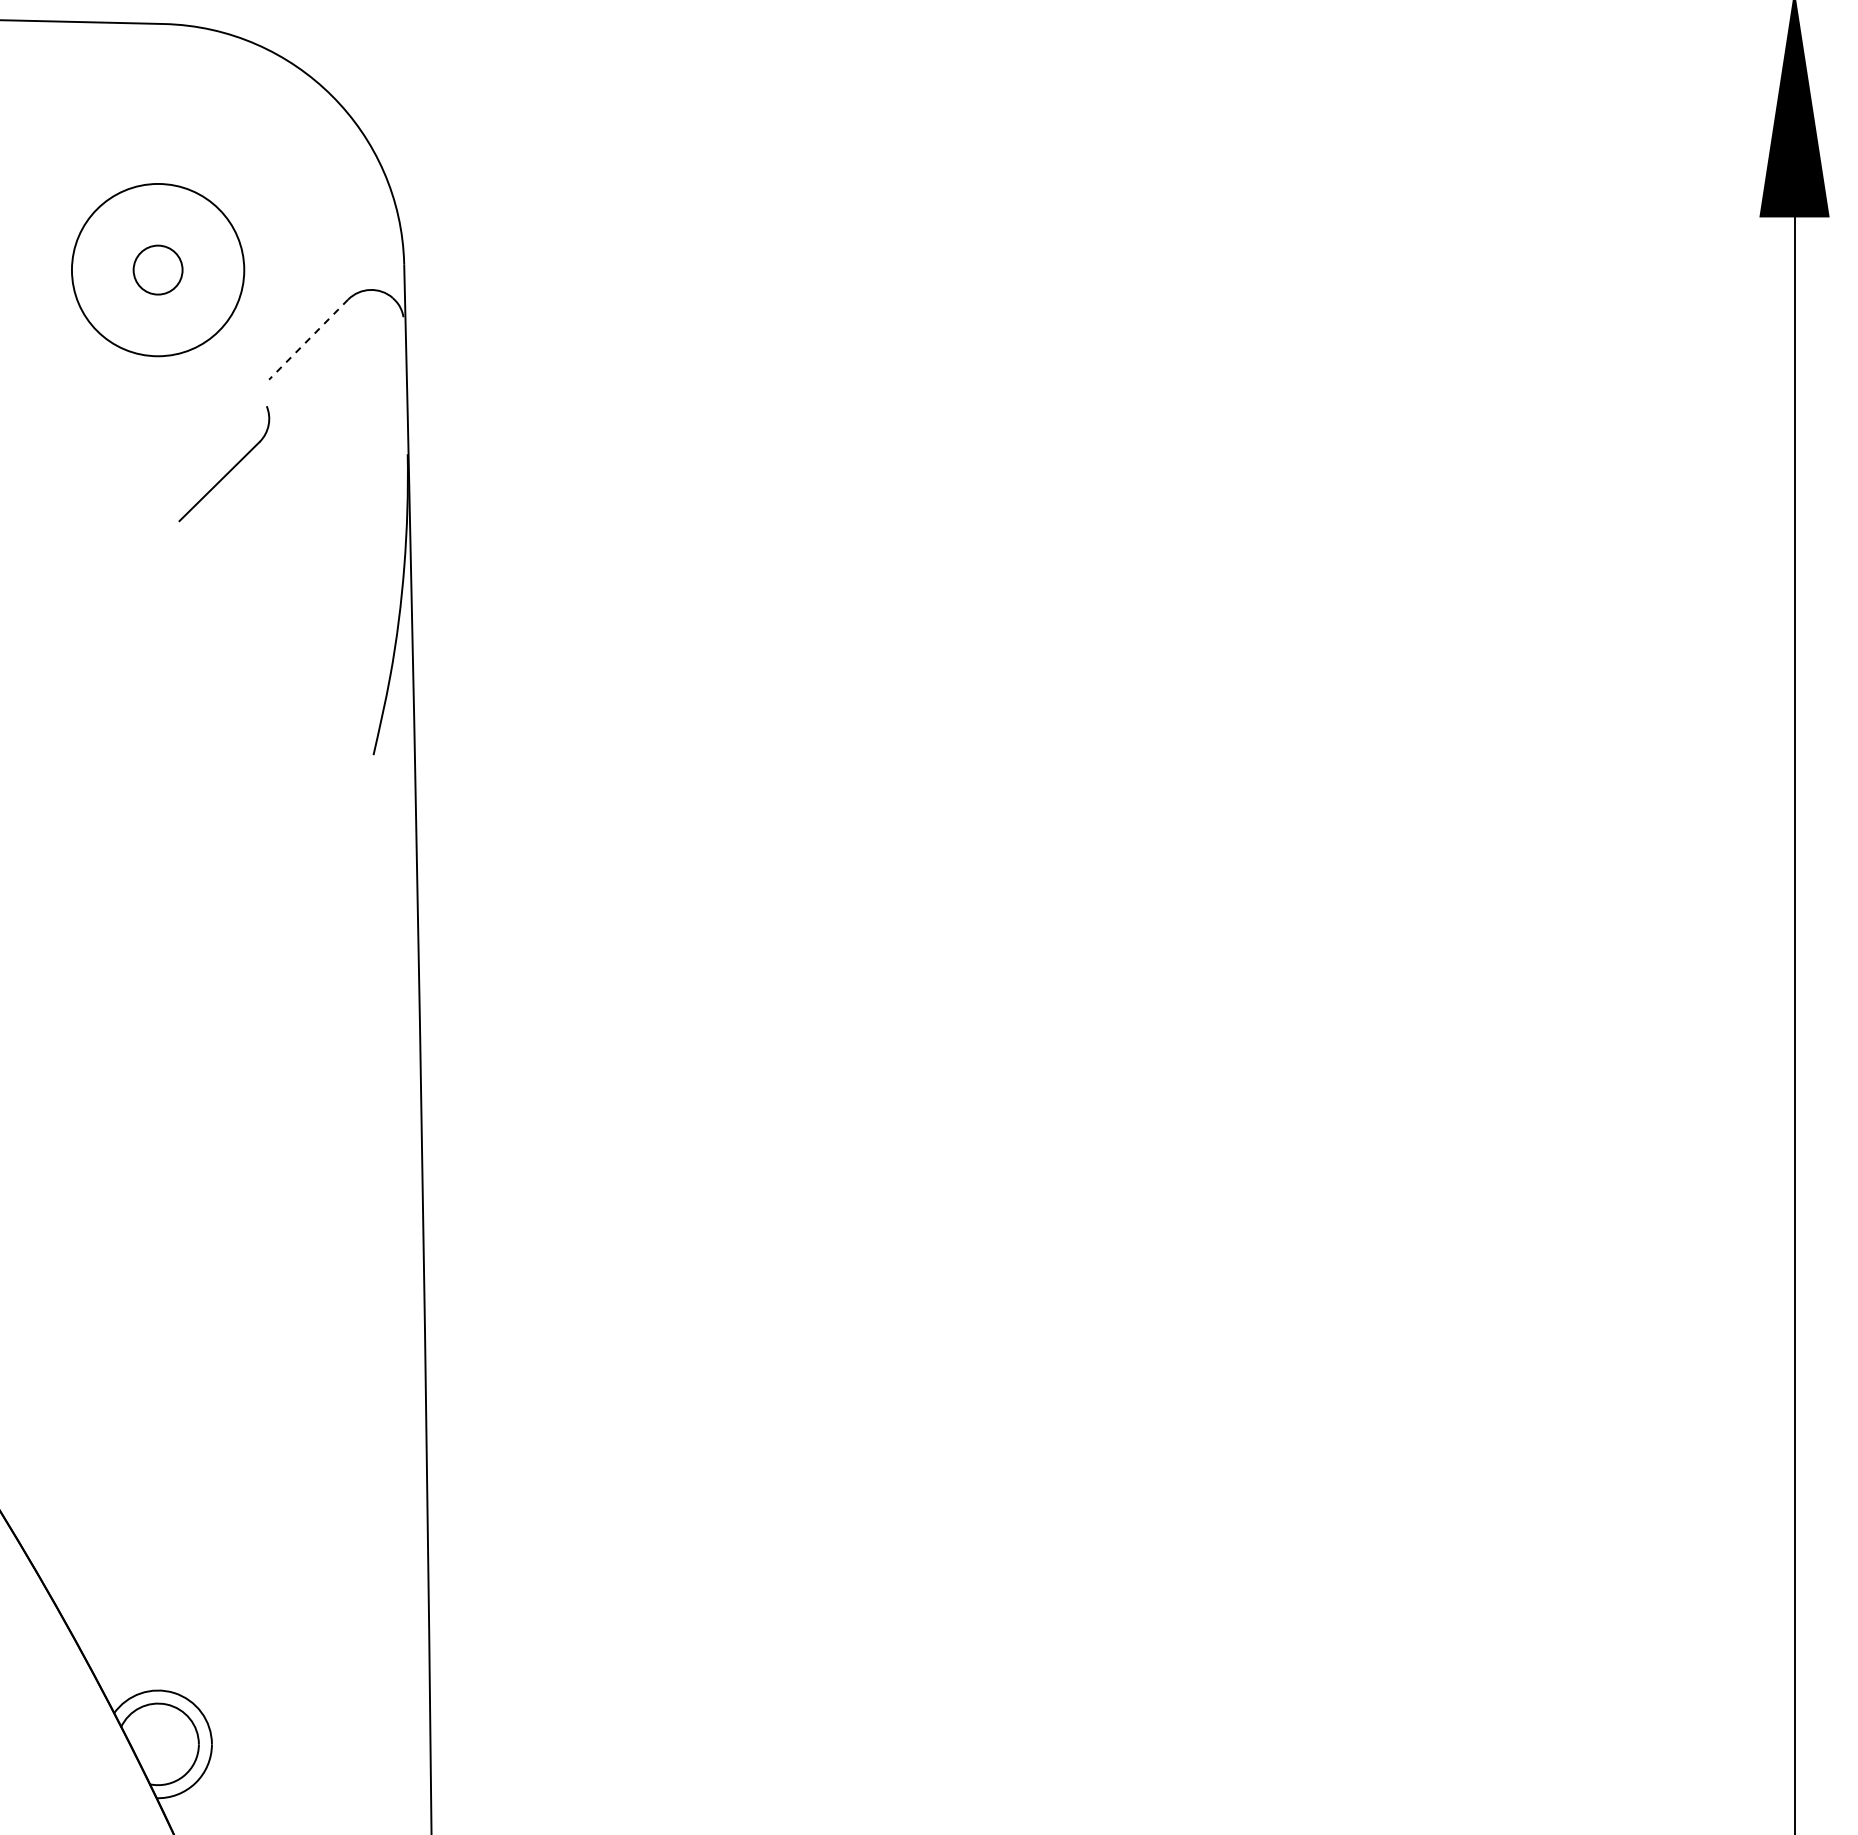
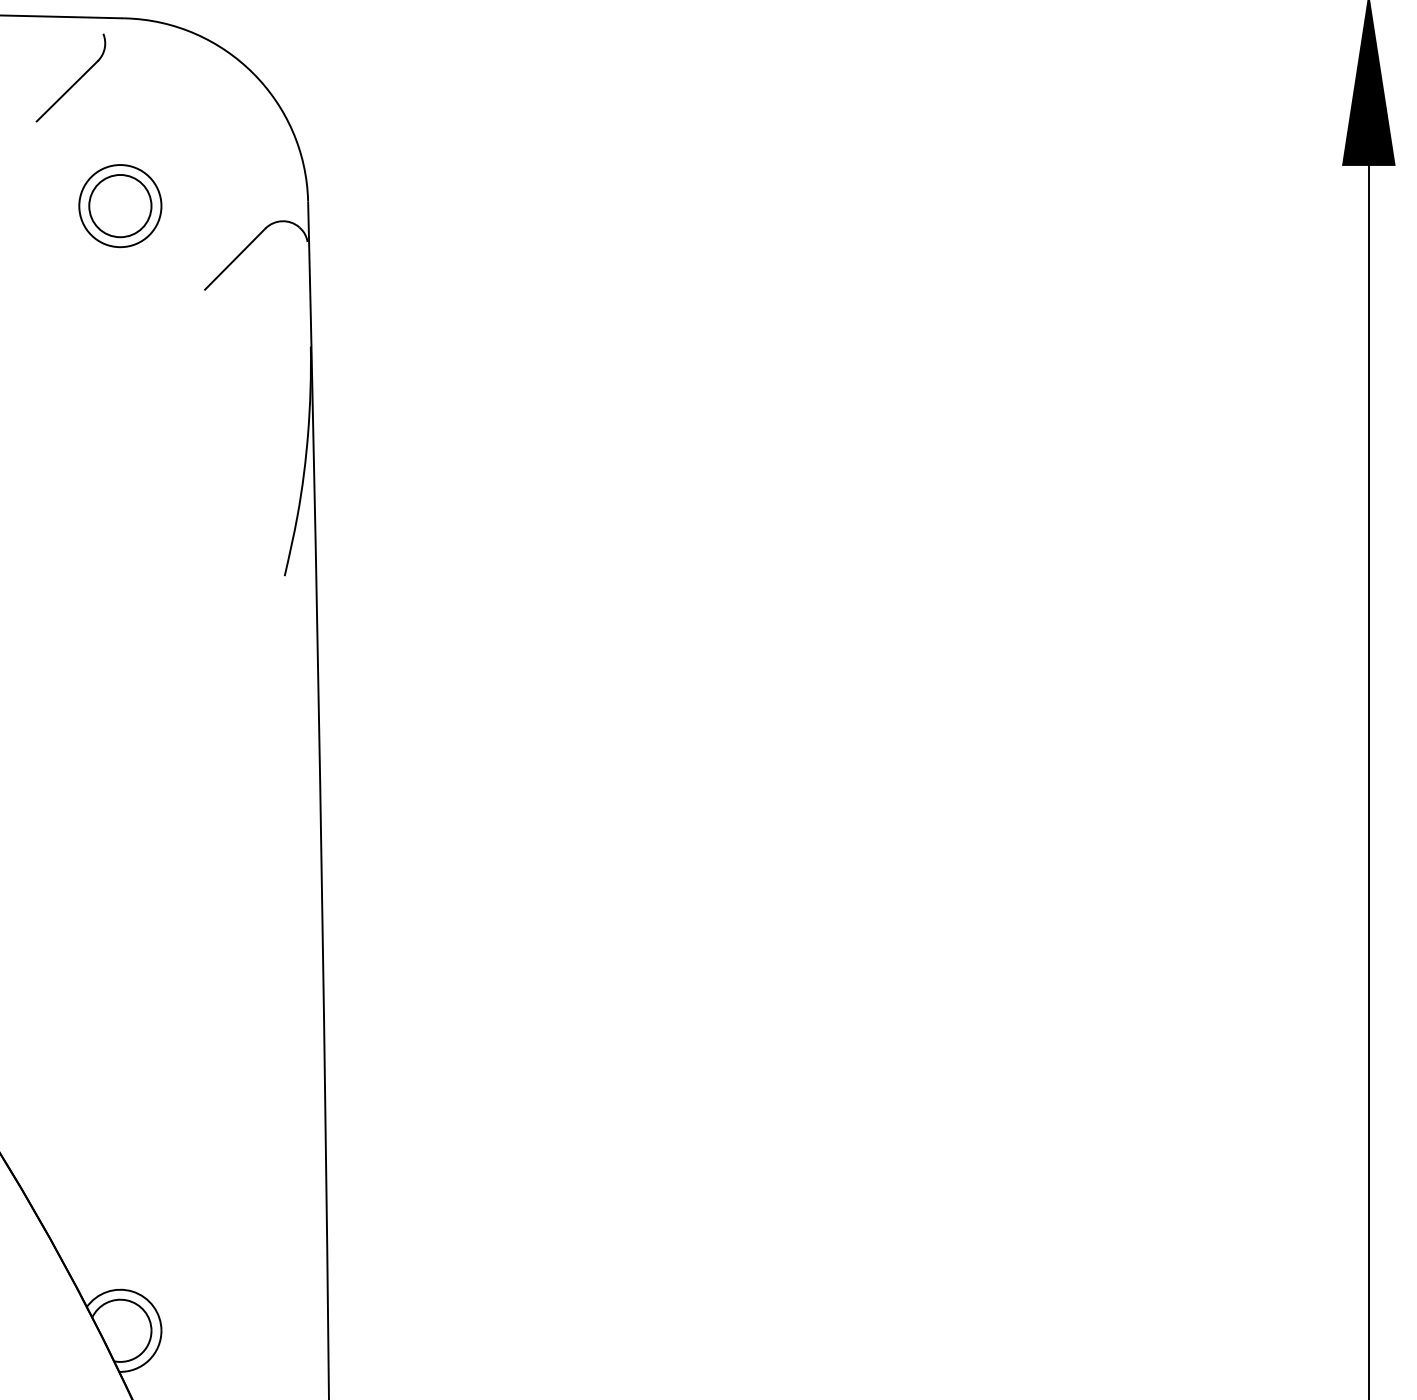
circle: (157, 269) -> (119, 205), size x0.62
circle: (157, 269) -> (119, 205), size x1.67
line: (308, 340) -> (235, 259), dashed -> solid
part: (230, 469) -> (75, 82), moved

